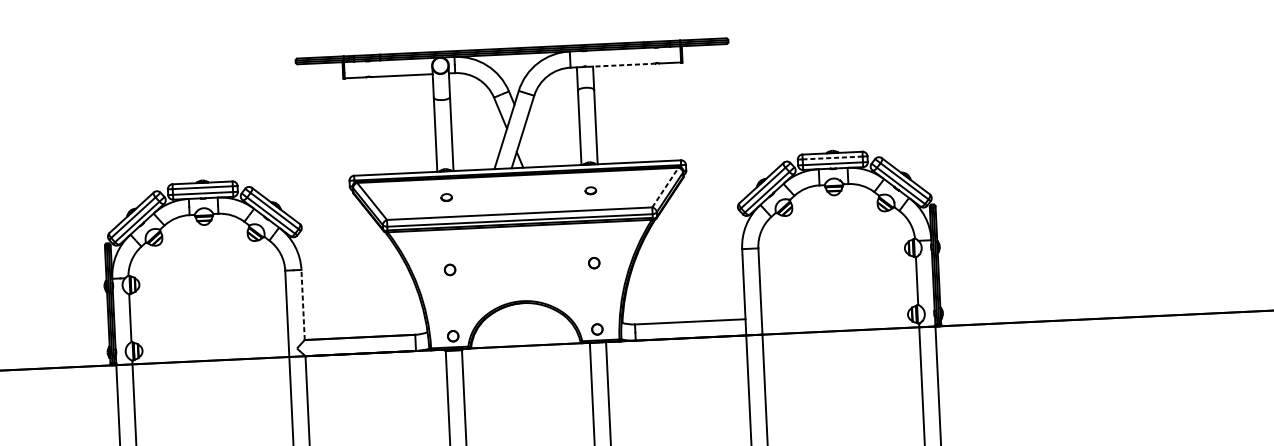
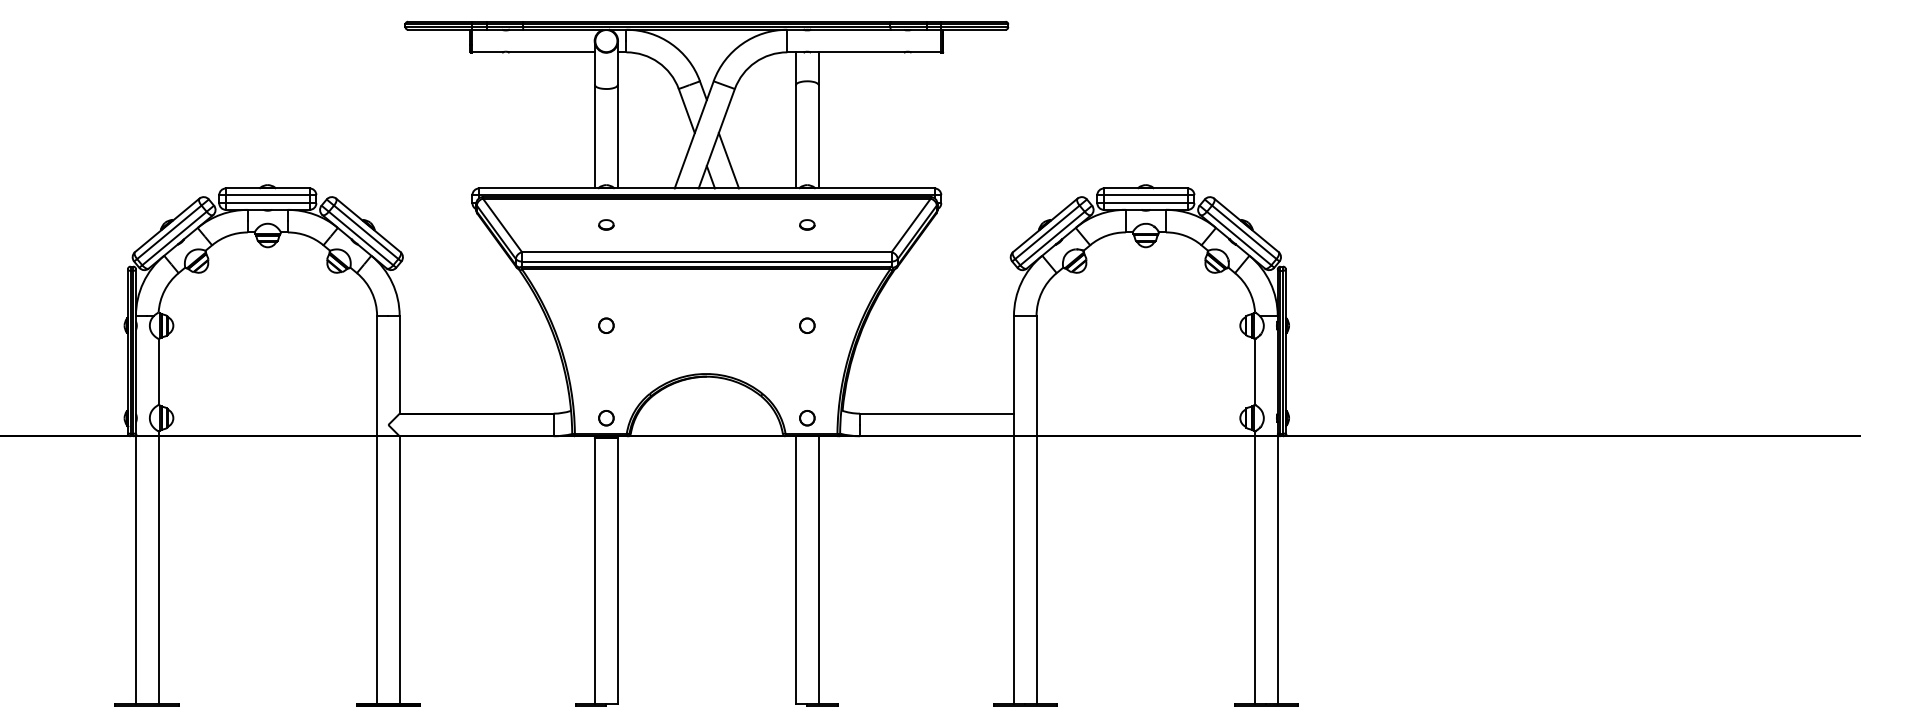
line: (620, 65) -> (857, 52), dashed -> solid
line: (532, 147) -> (728, 160), added
line: (832, 158) -> (1145, 195), dashed -> solid
line: (665, 186) -> (911, 224), dashed -> solid
line: (302, 304) -> (399, 364), dashed -> solid

